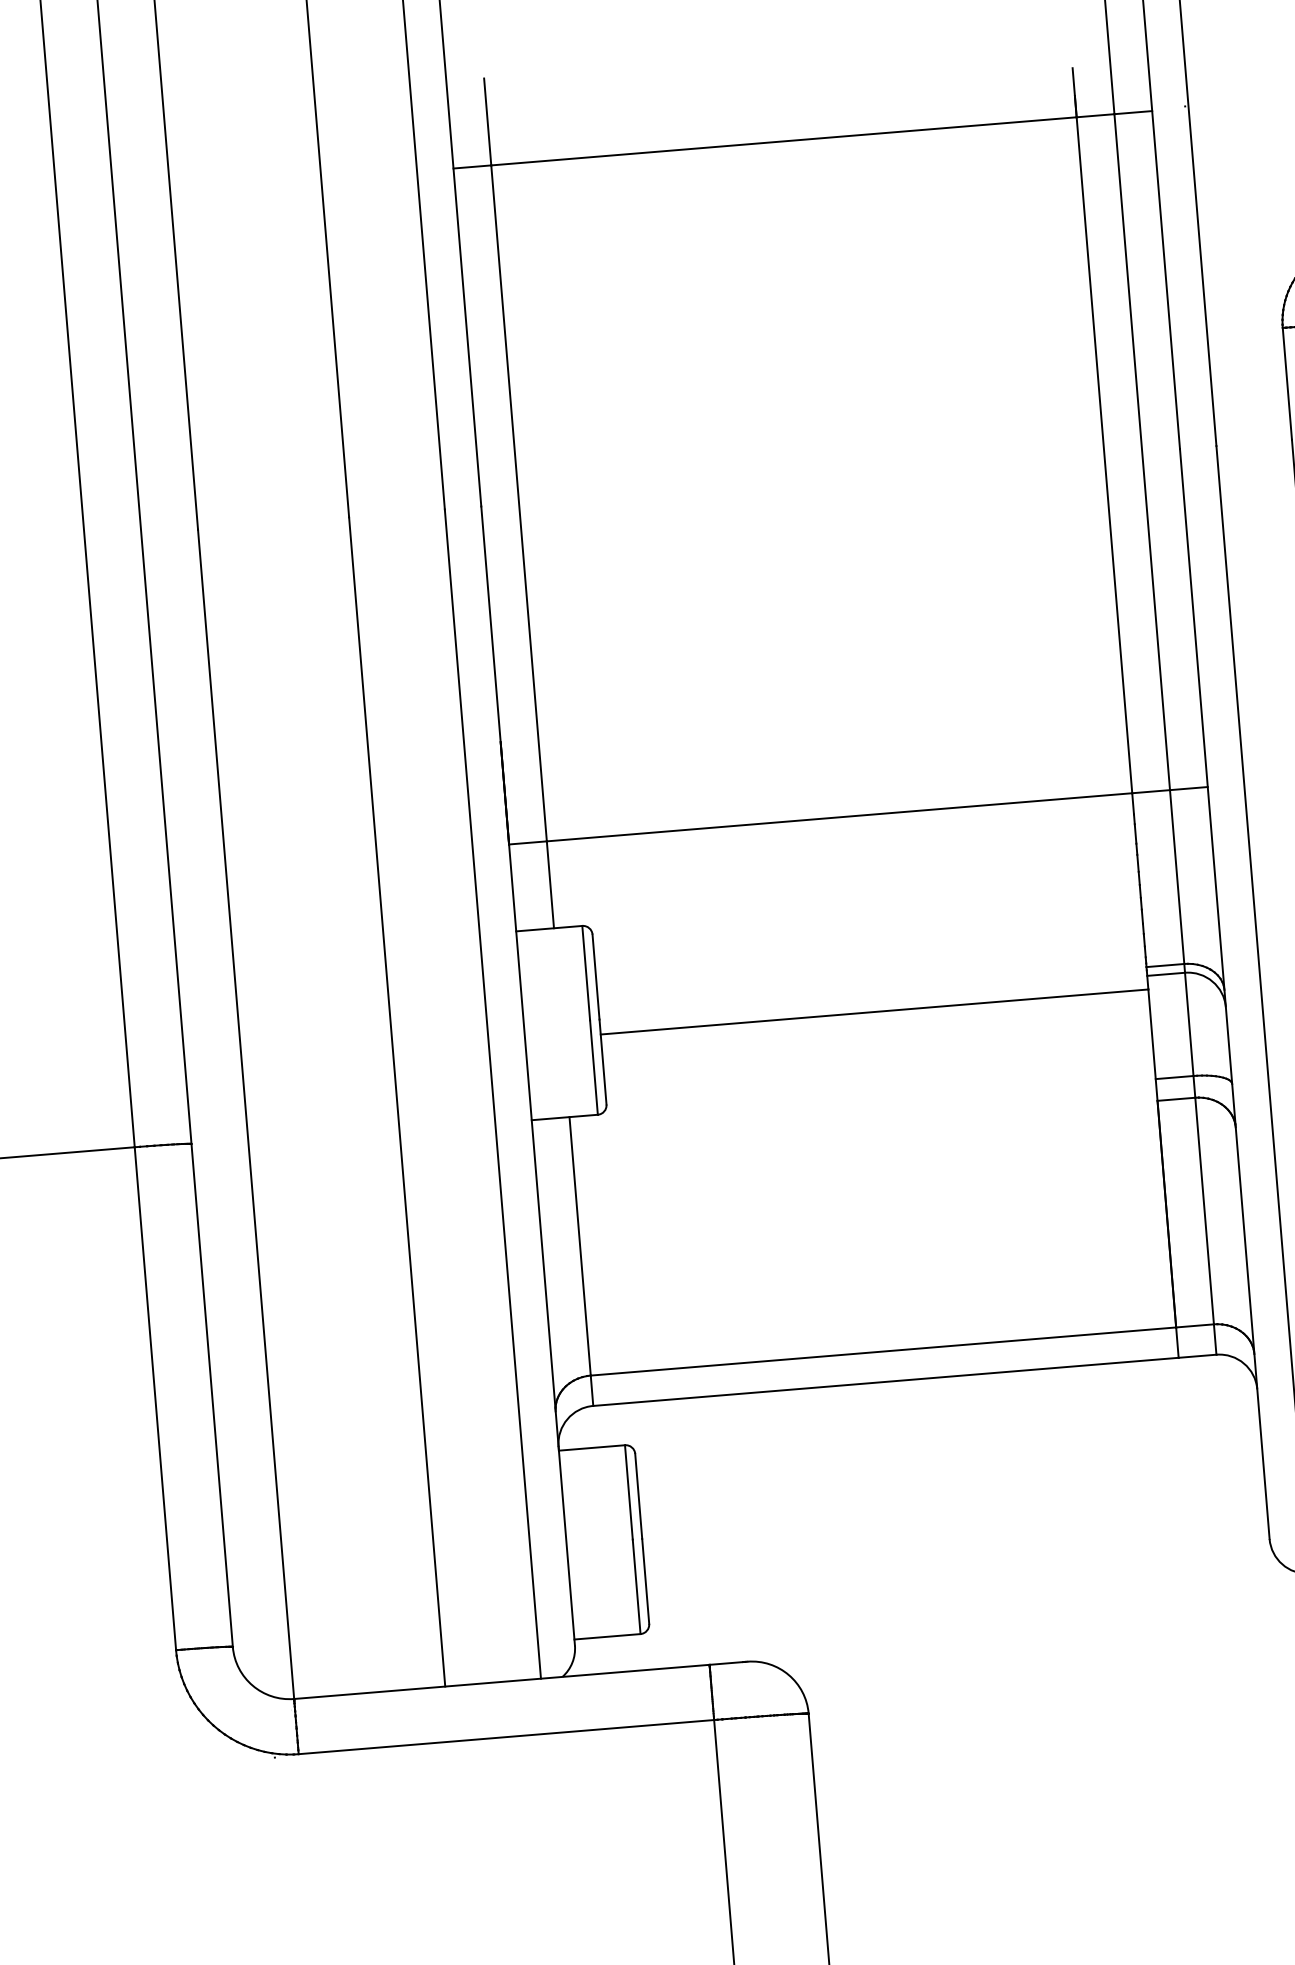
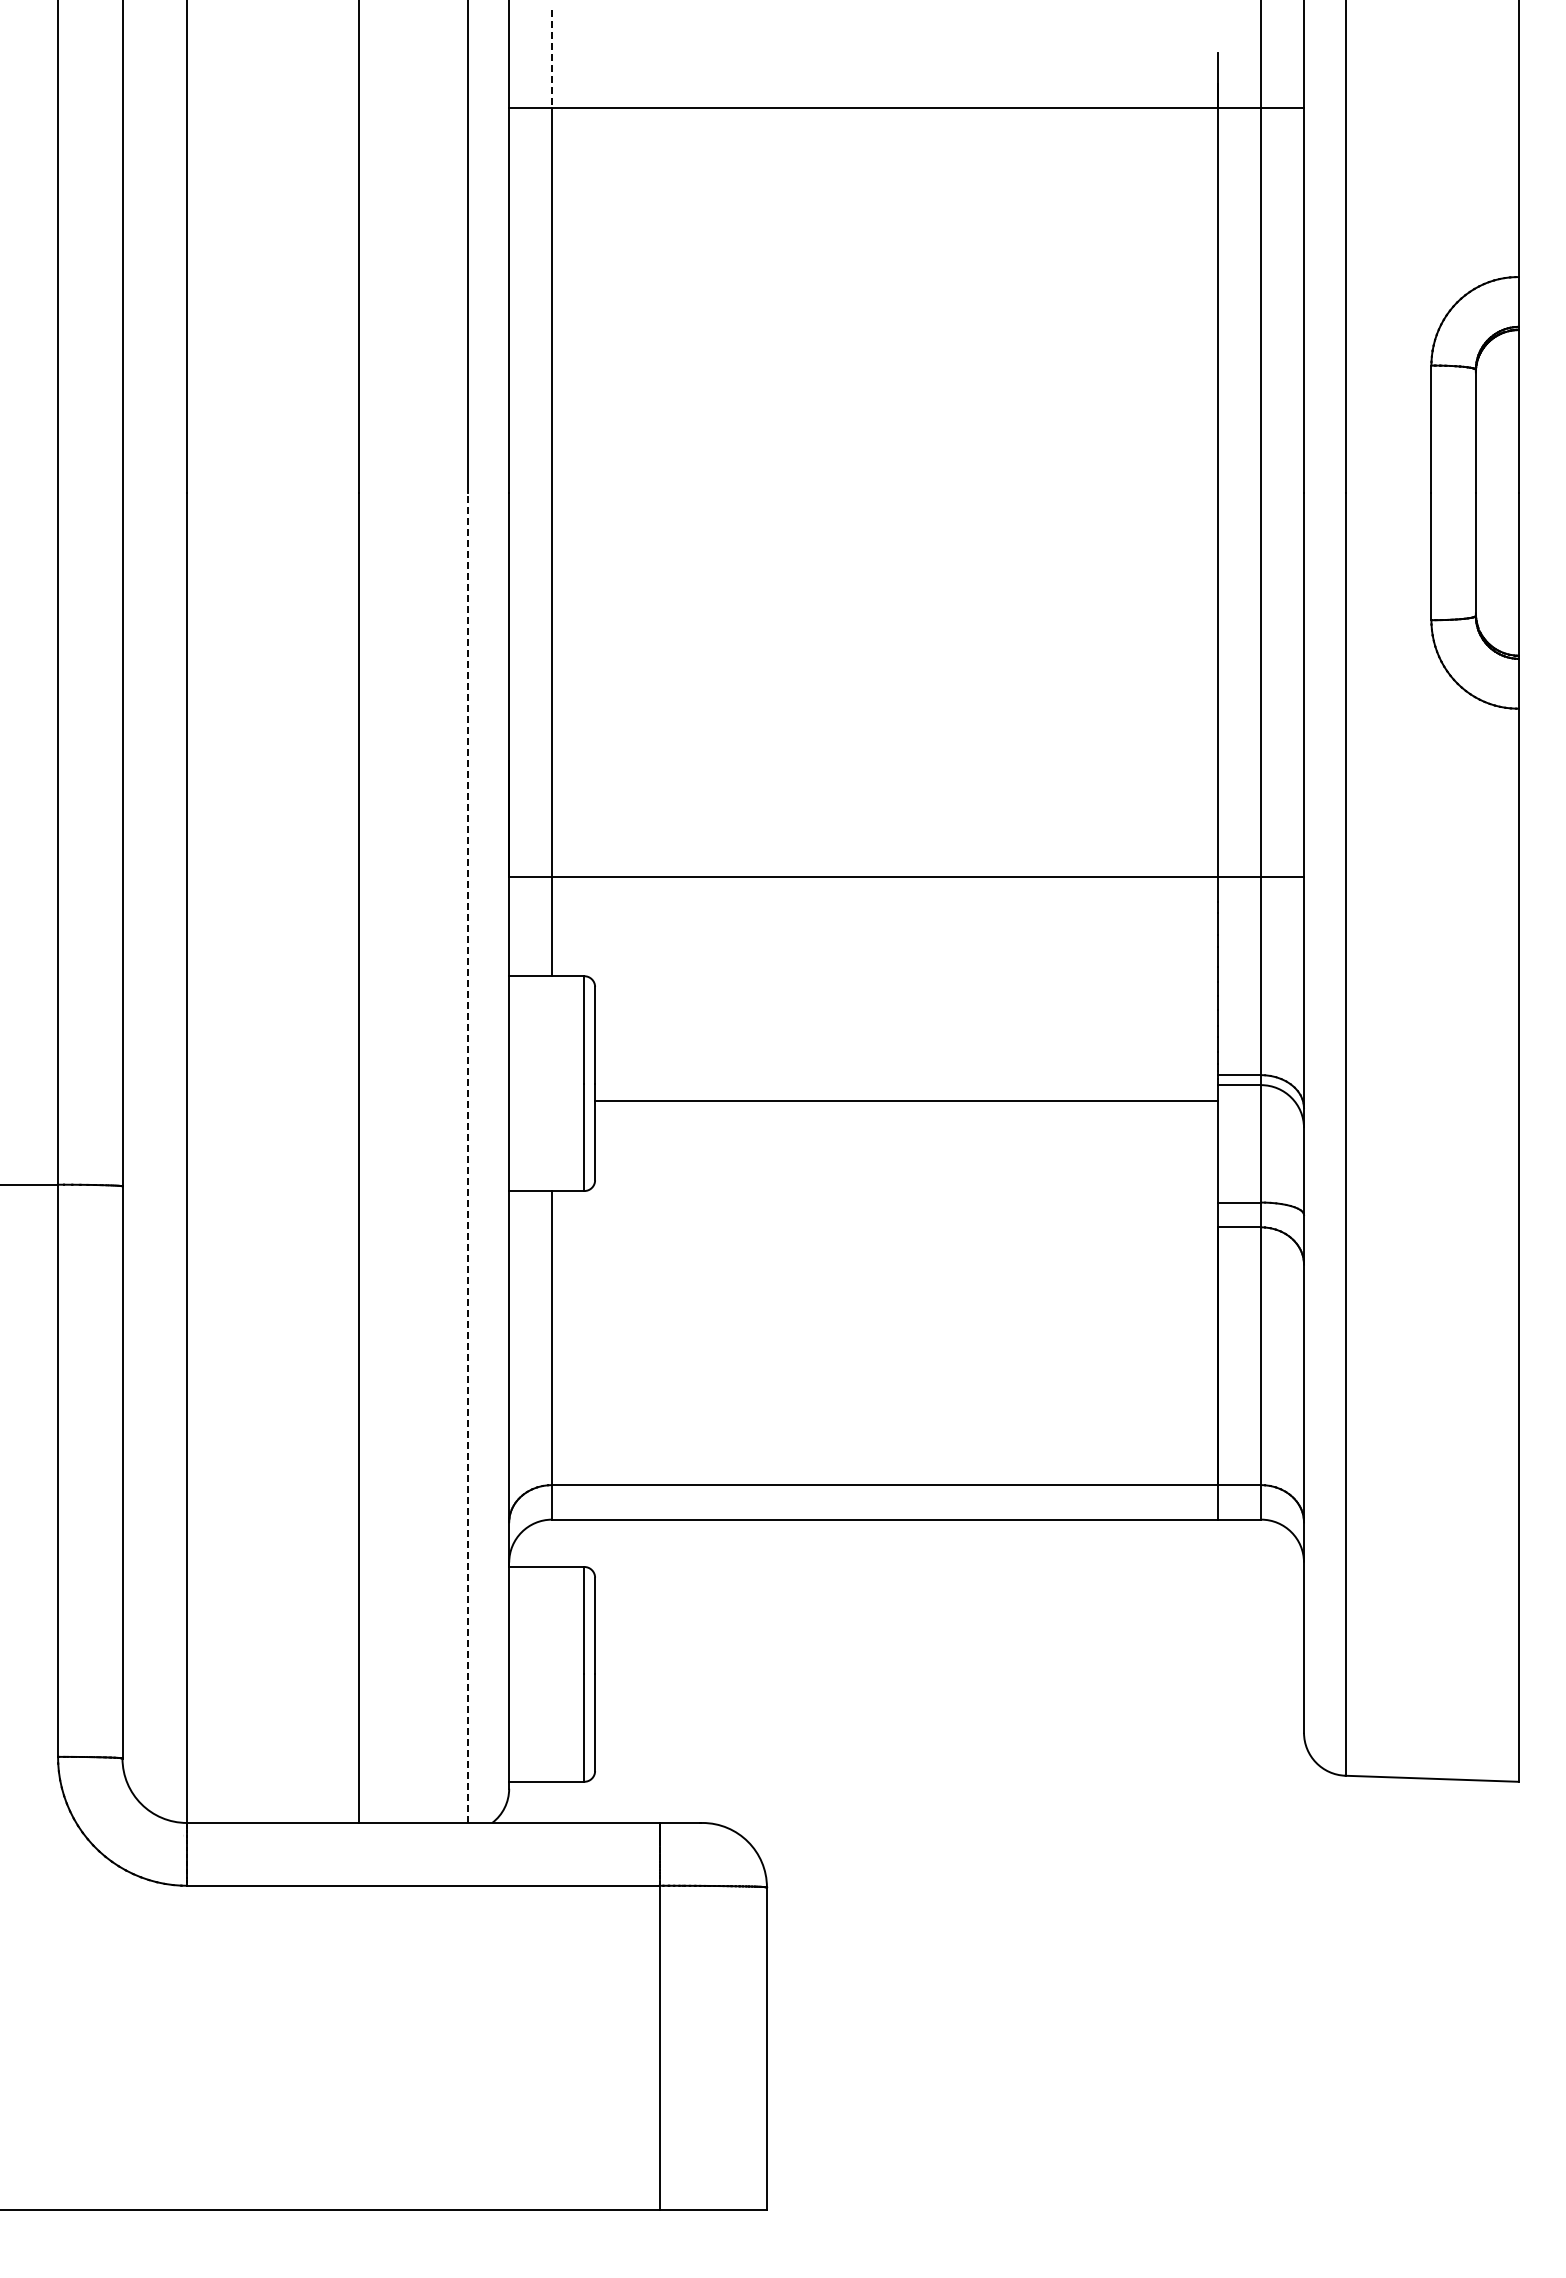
line: (488, 122) -> (552, 59), solid -> dashed
line: (492, 1093) -> (467, 1157), solid -> dashed

